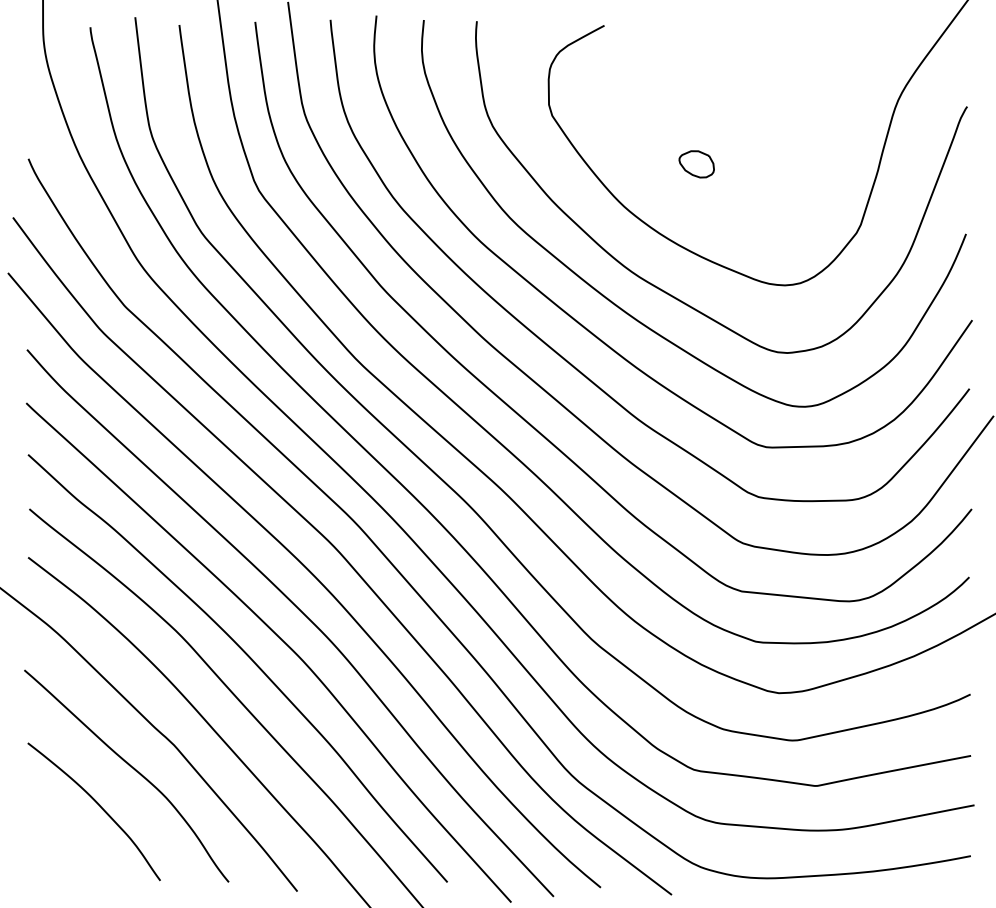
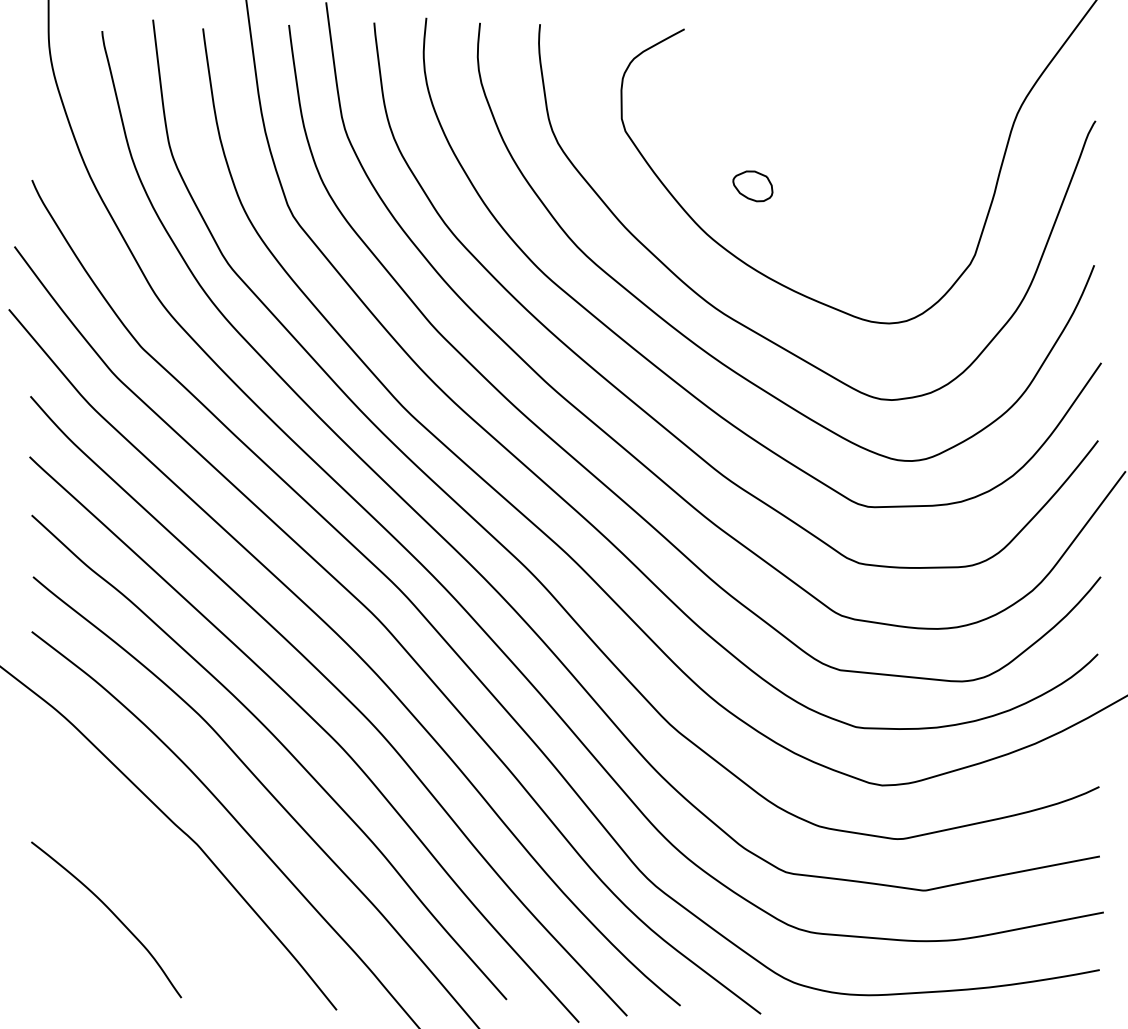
part: (696, 164) -> (752, 186), moved
curve: (132, 768) -> (149, 870), removed

